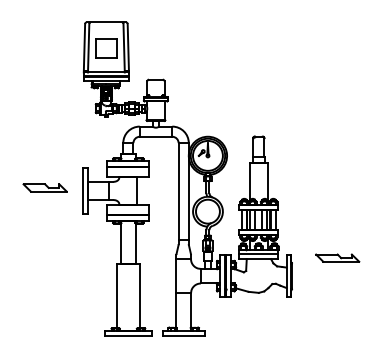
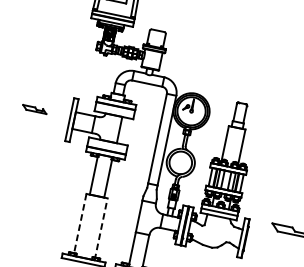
part: (44, 187) -> (34, 108), size x0.6
line: (116, 297) -> (79, 224), solid -> dashed
line: (139, 297) -> (100, 229), solid -> dashed

